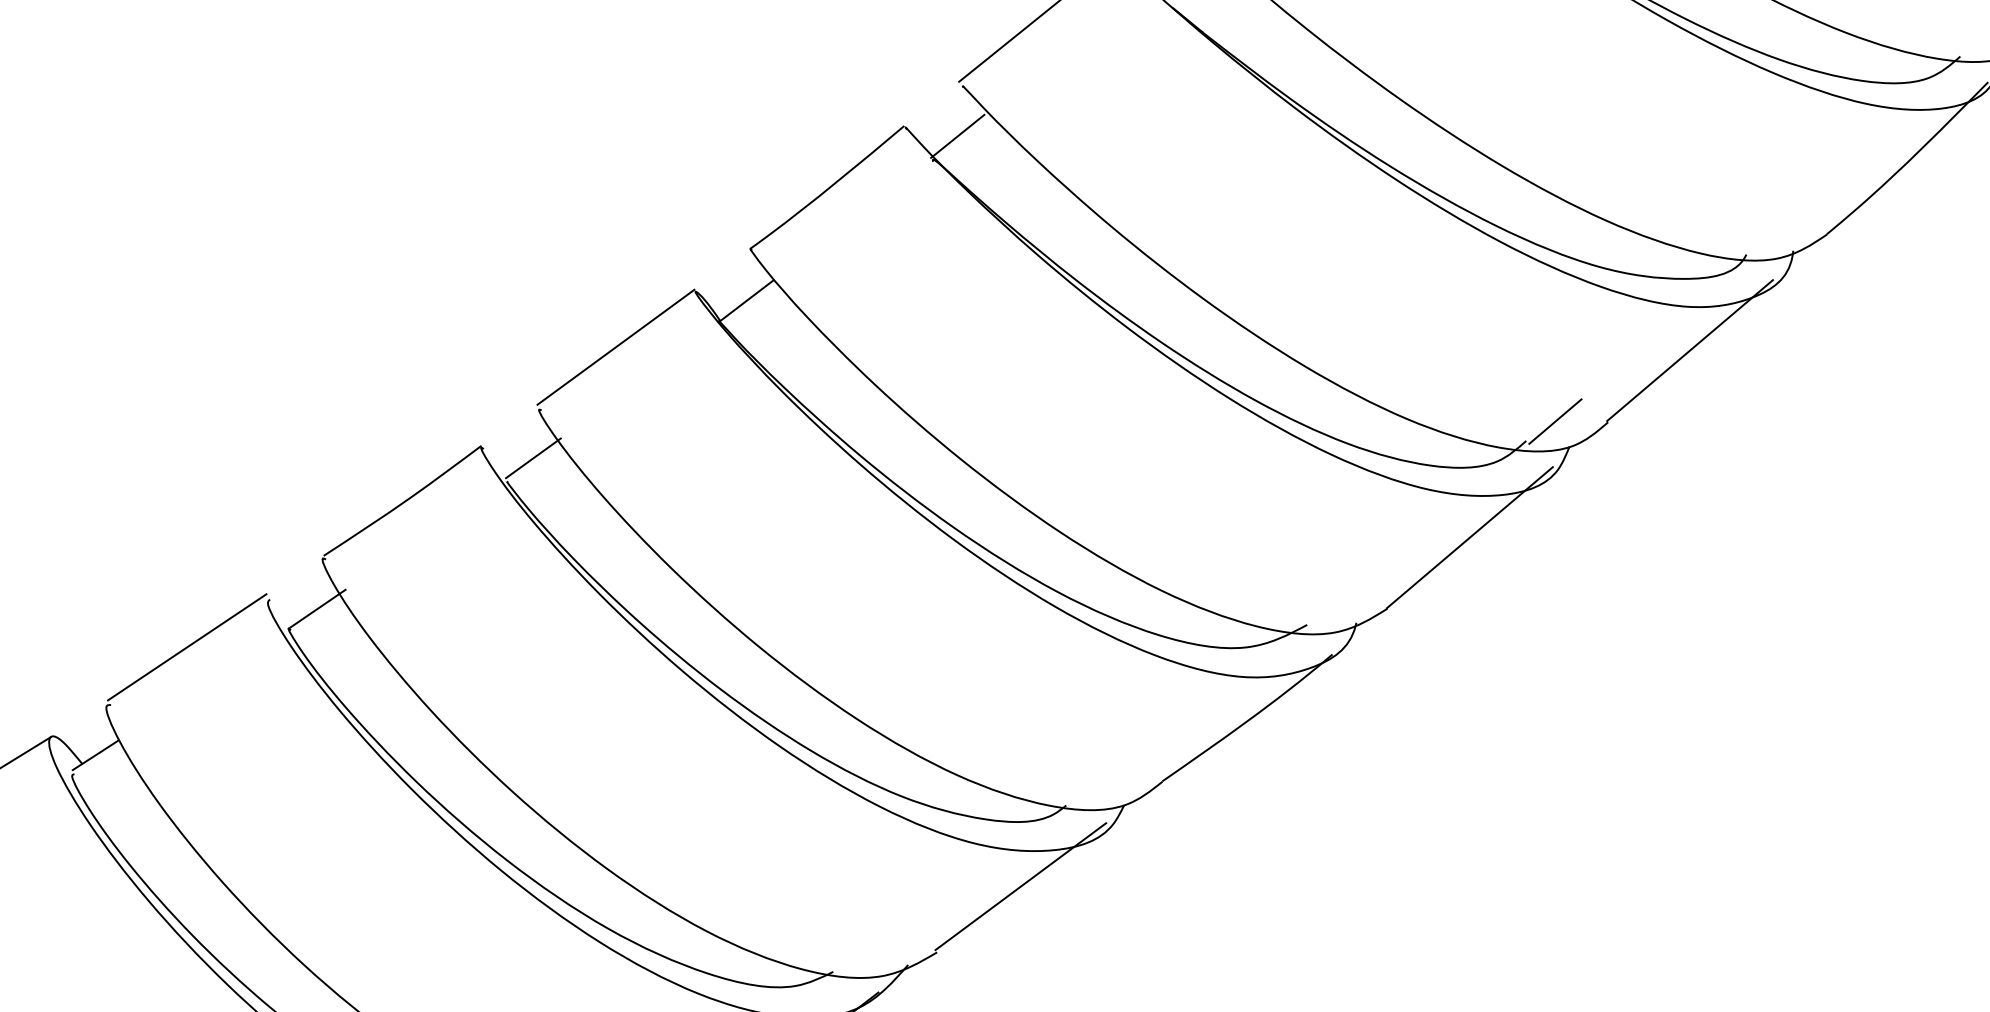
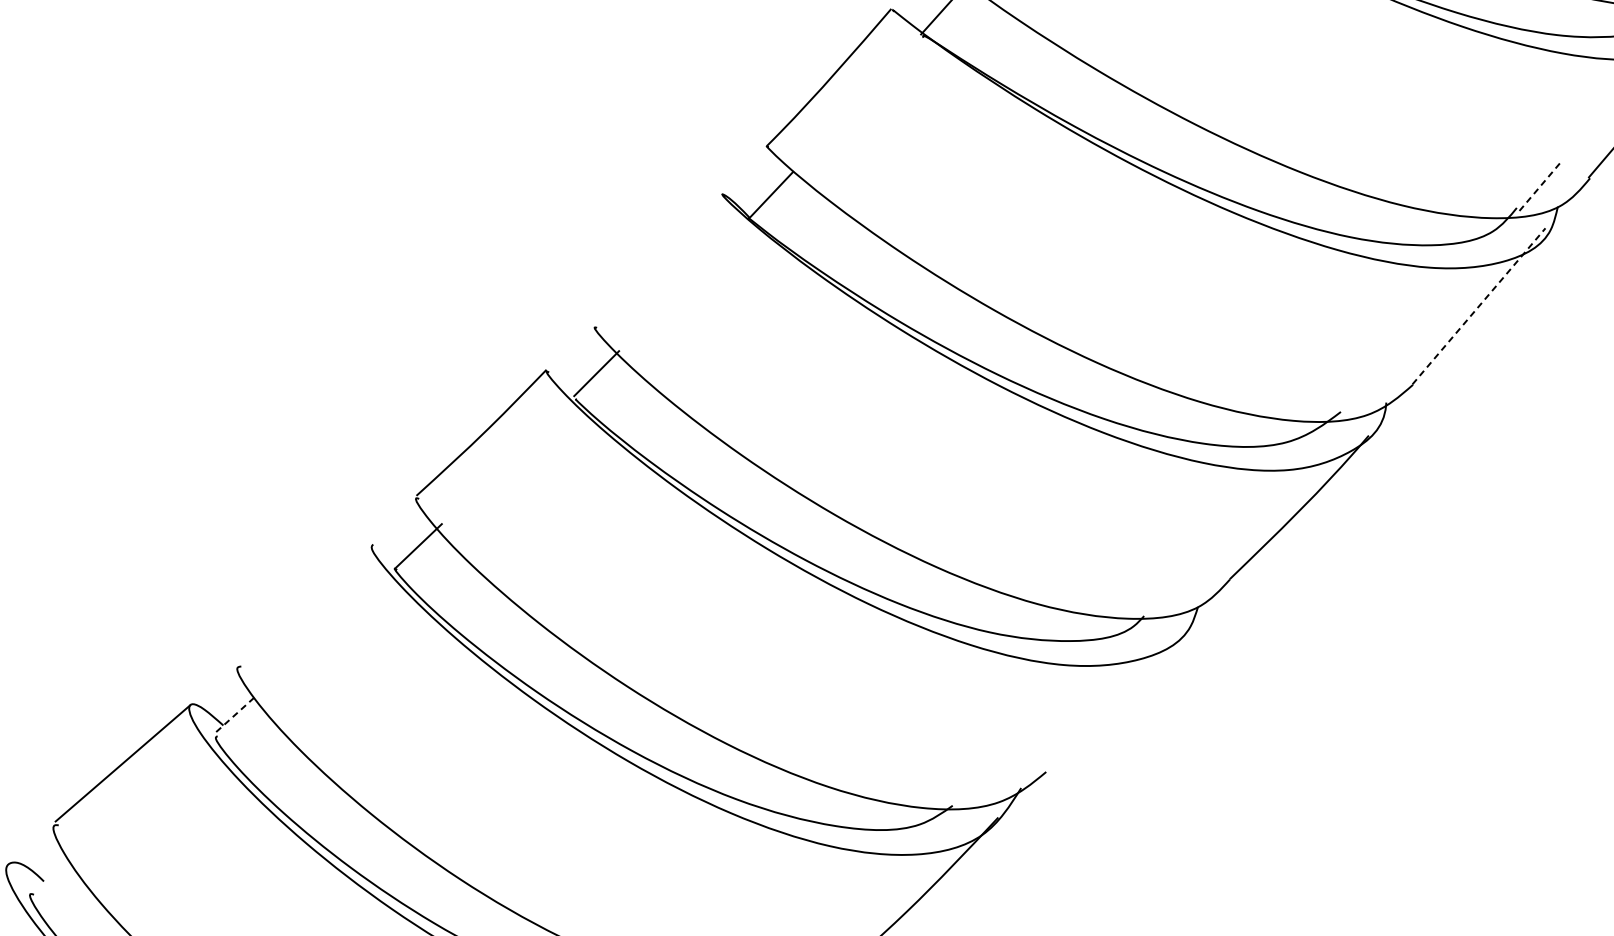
line: (615, 346) -> (656, 257), removed
line: (1555, 421) -> (1541, 185), solid -> dashed
line: (1469, 537) -> (1478, 306), solid -> dashed
line: (187, 647) -> (303, 601), removed
line: (95, 755) -> (234, 715), solid -> dashed
line: (1020, 886) -> (1113, 698), removed

